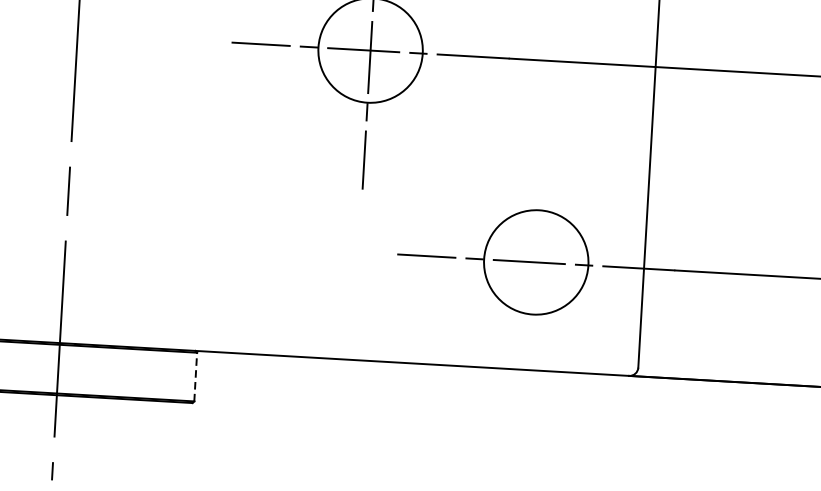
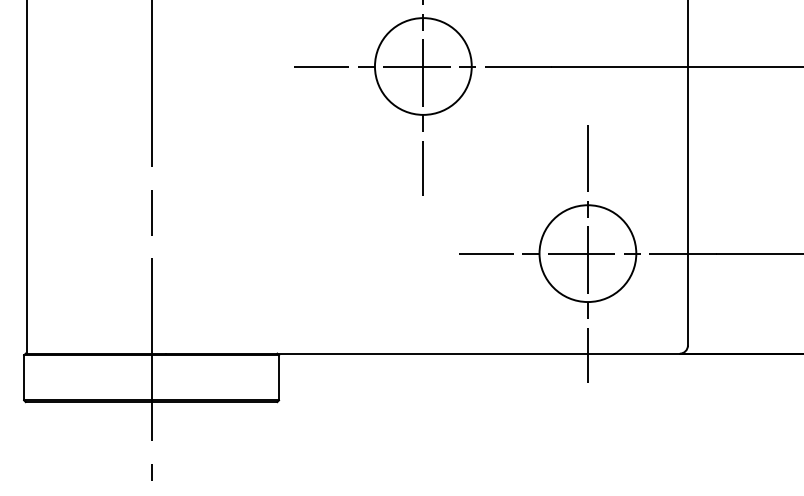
line: (535, 262) -> (587, 253), added
line: (195, 376) -> (278, 377), dashed -> solid

